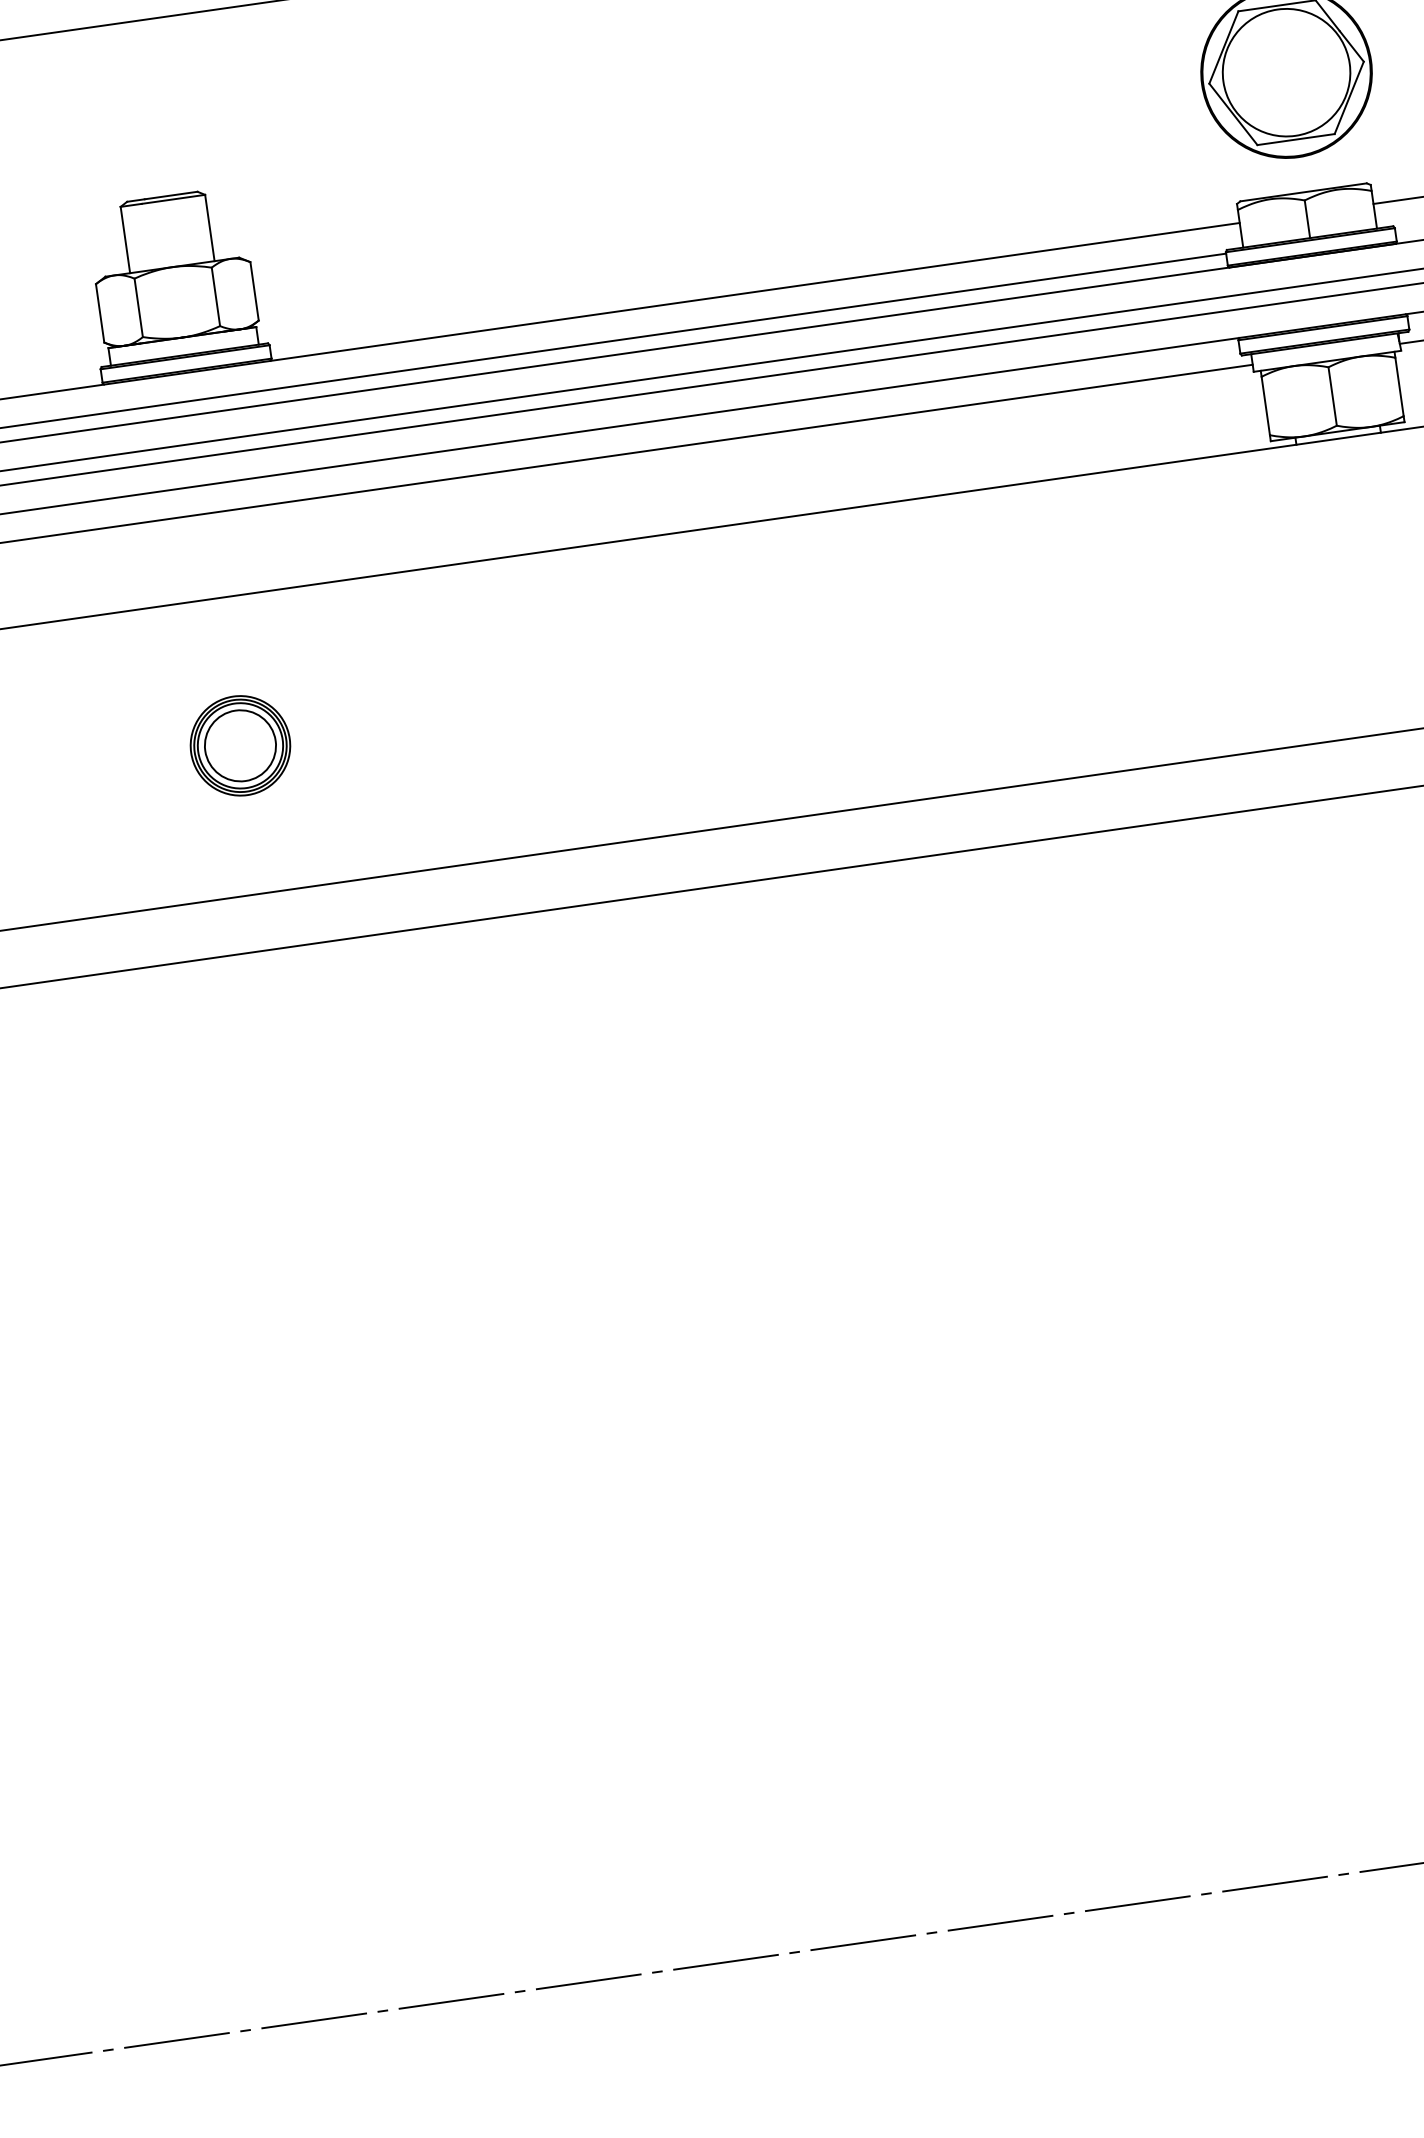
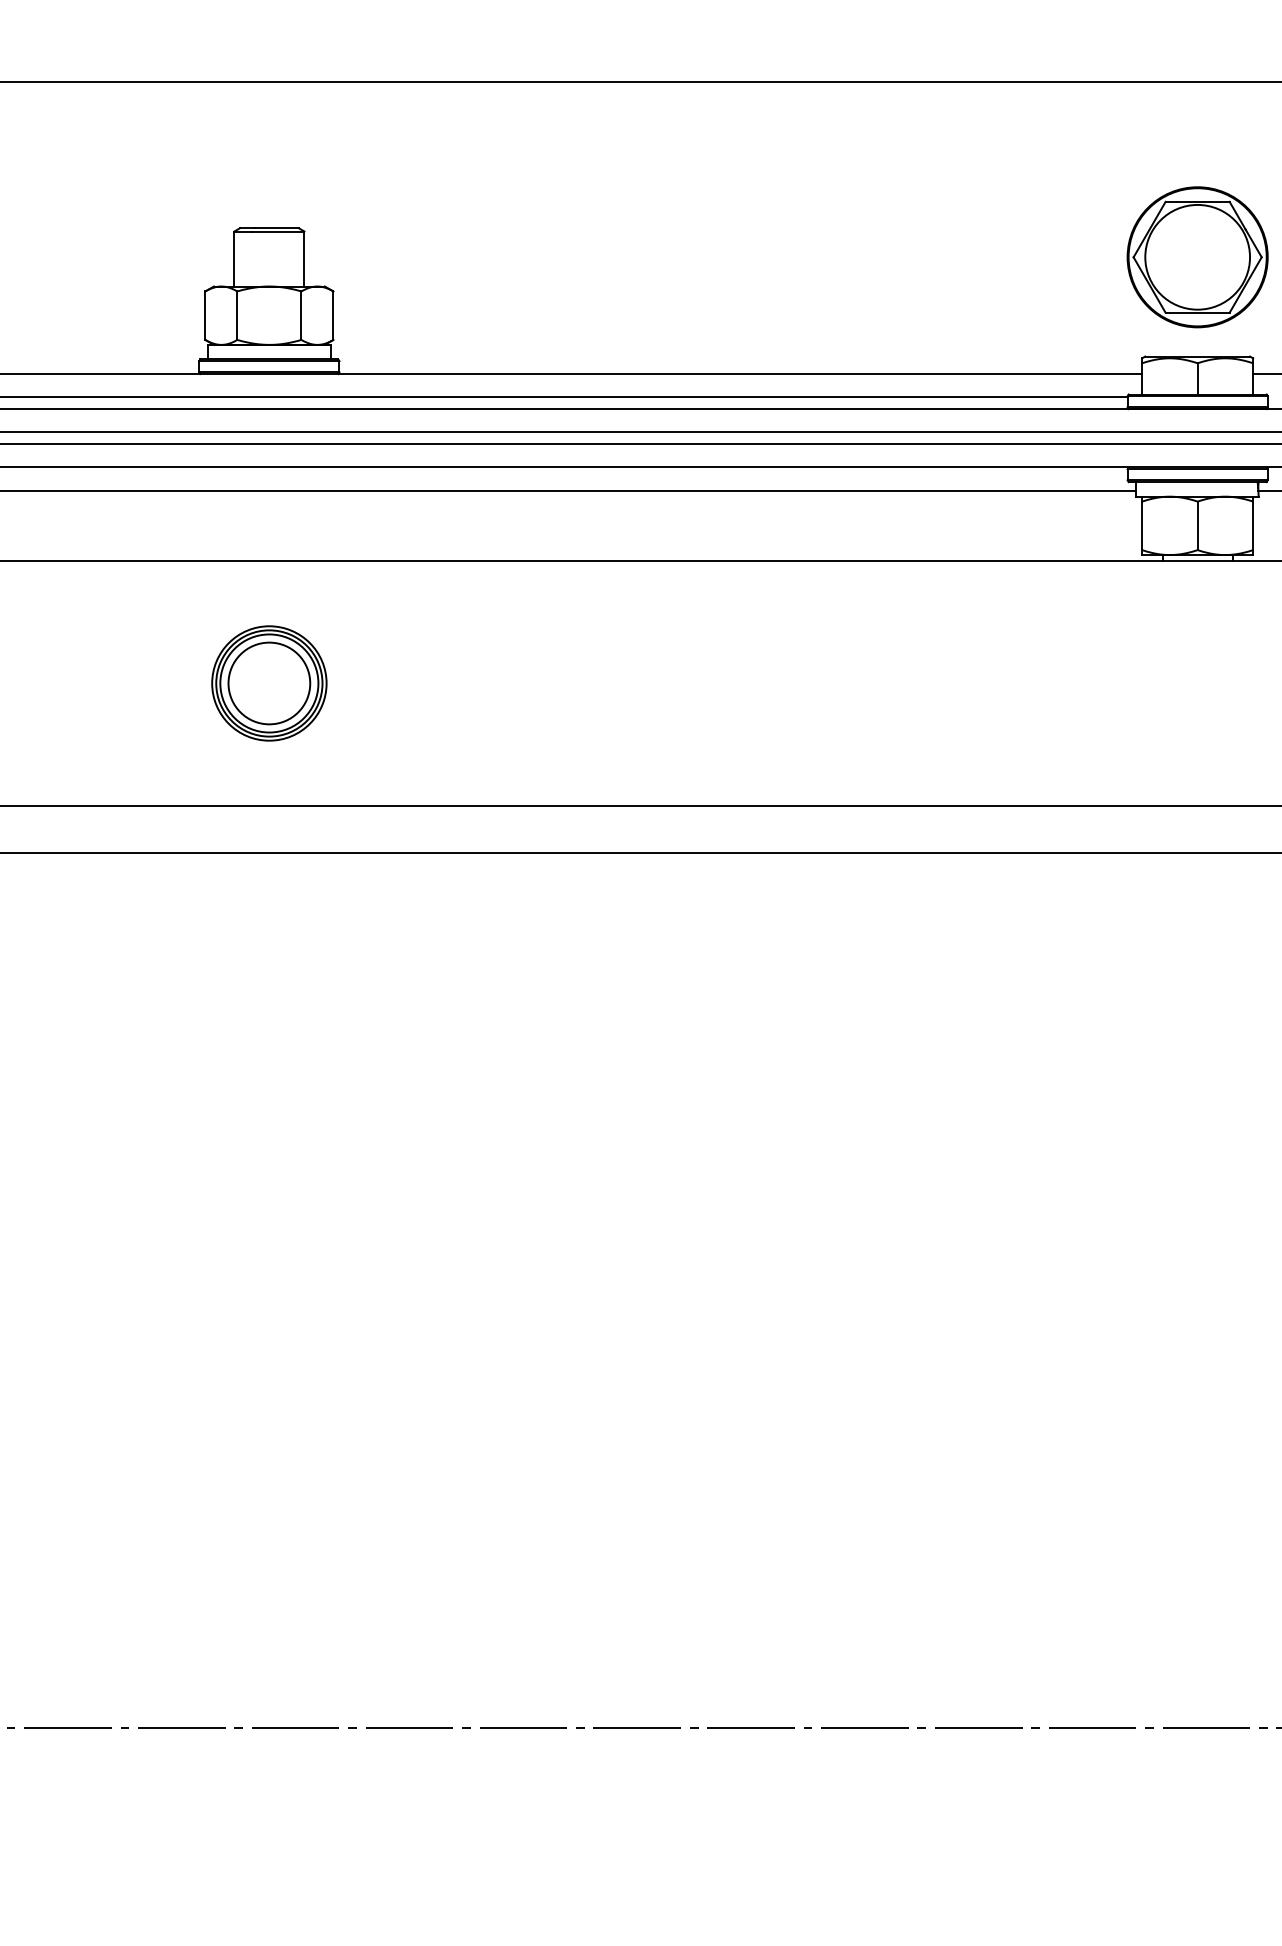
part: (240, 745) -> (269, 683), size x1.4

